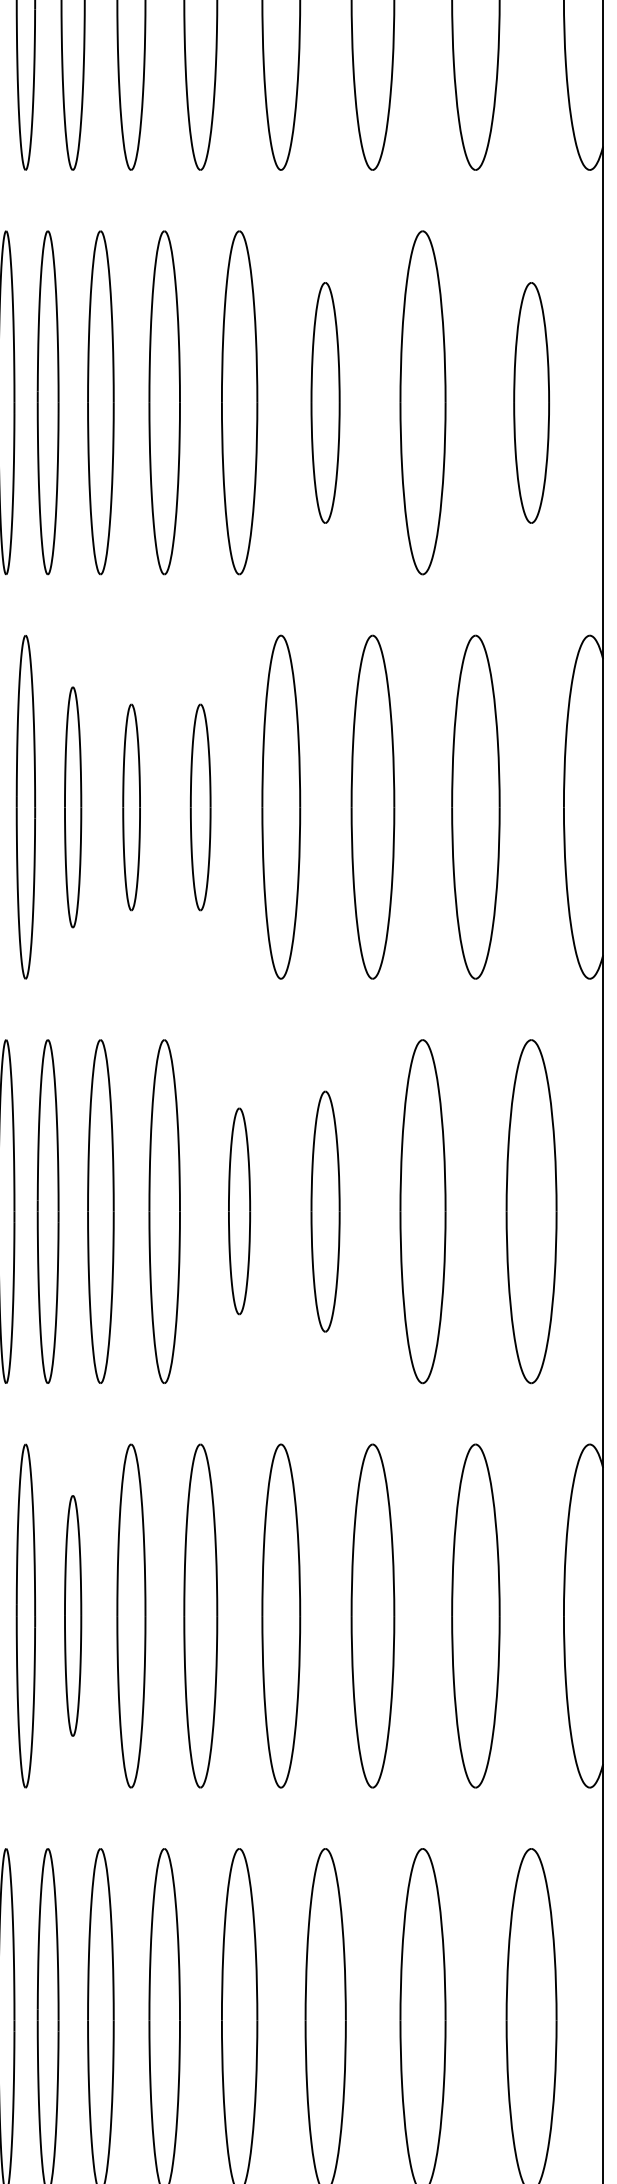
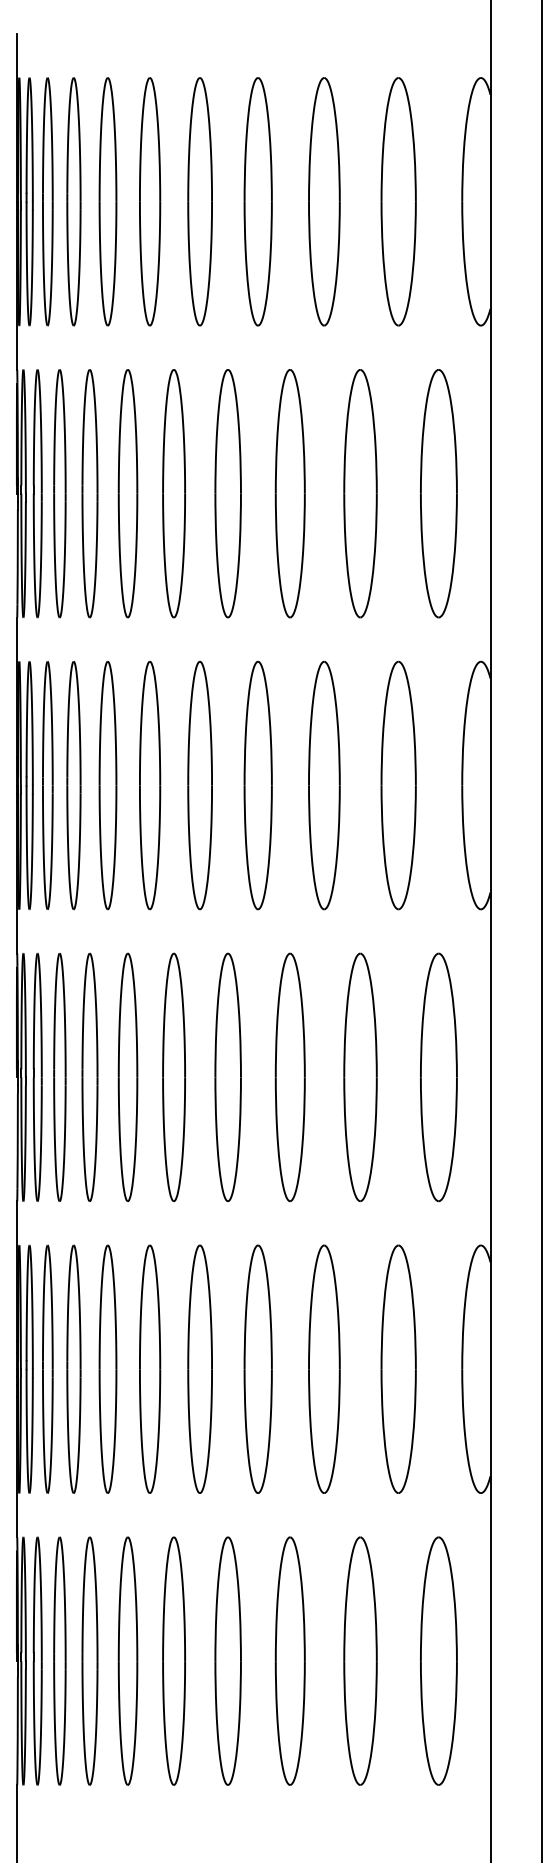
part: (324, 402) -> (289, 493), size x1.43
part: (531, 402) -> (438, 493), size x1.43
part: (72, 807) -> (107, 785), size x1.43
part: (132, 807) -> (150, 785), size x1.67
part: (199, 807) -> (199, 785), size x1.67
part: (238, 1210) -> (227, 1076), size x1.67
part: (324, 1211) -> (289, 1077), size x1.43
part: (72, 1614) -> (107, 1368), size x1.43

